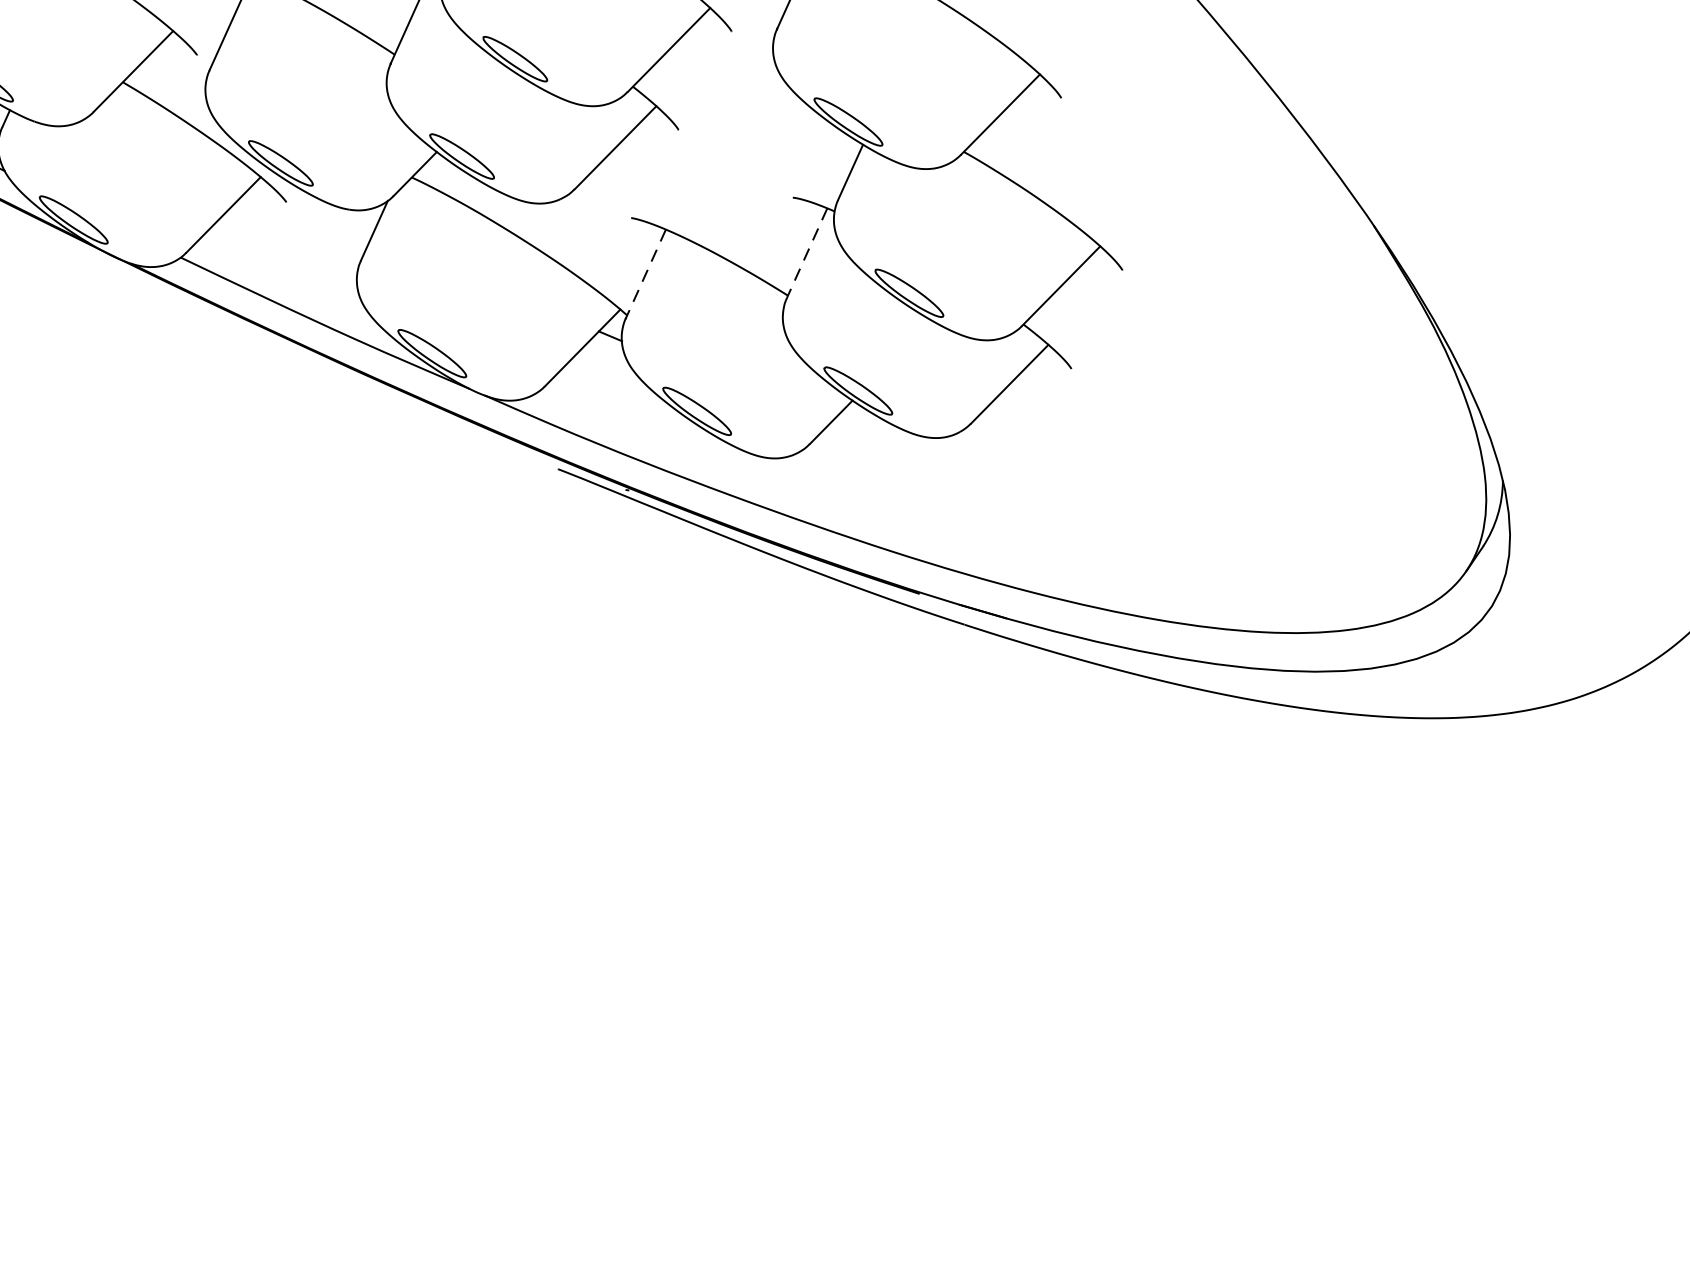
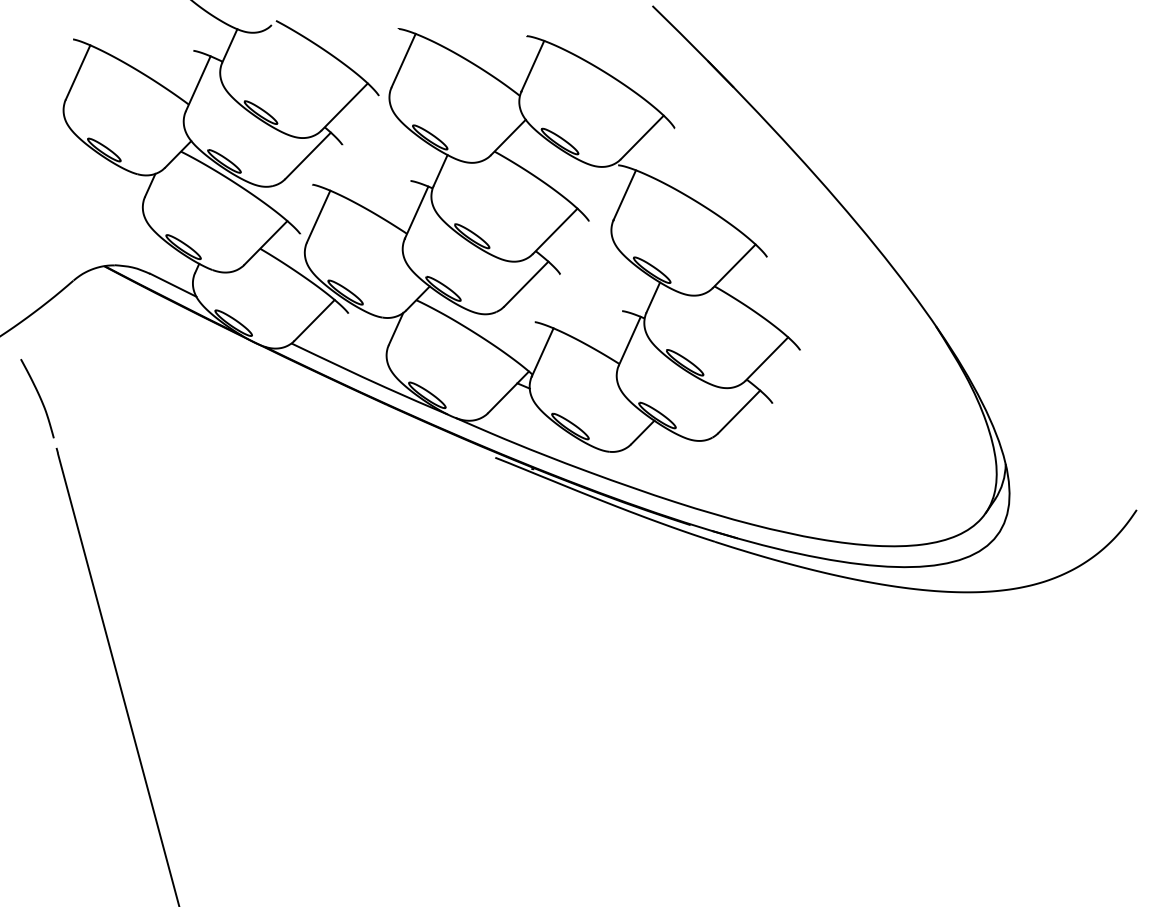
line: (806, 253) -> (629, 341), dashed -> solid
line: (645, 274) -> (542, 352), dashed -> solid

